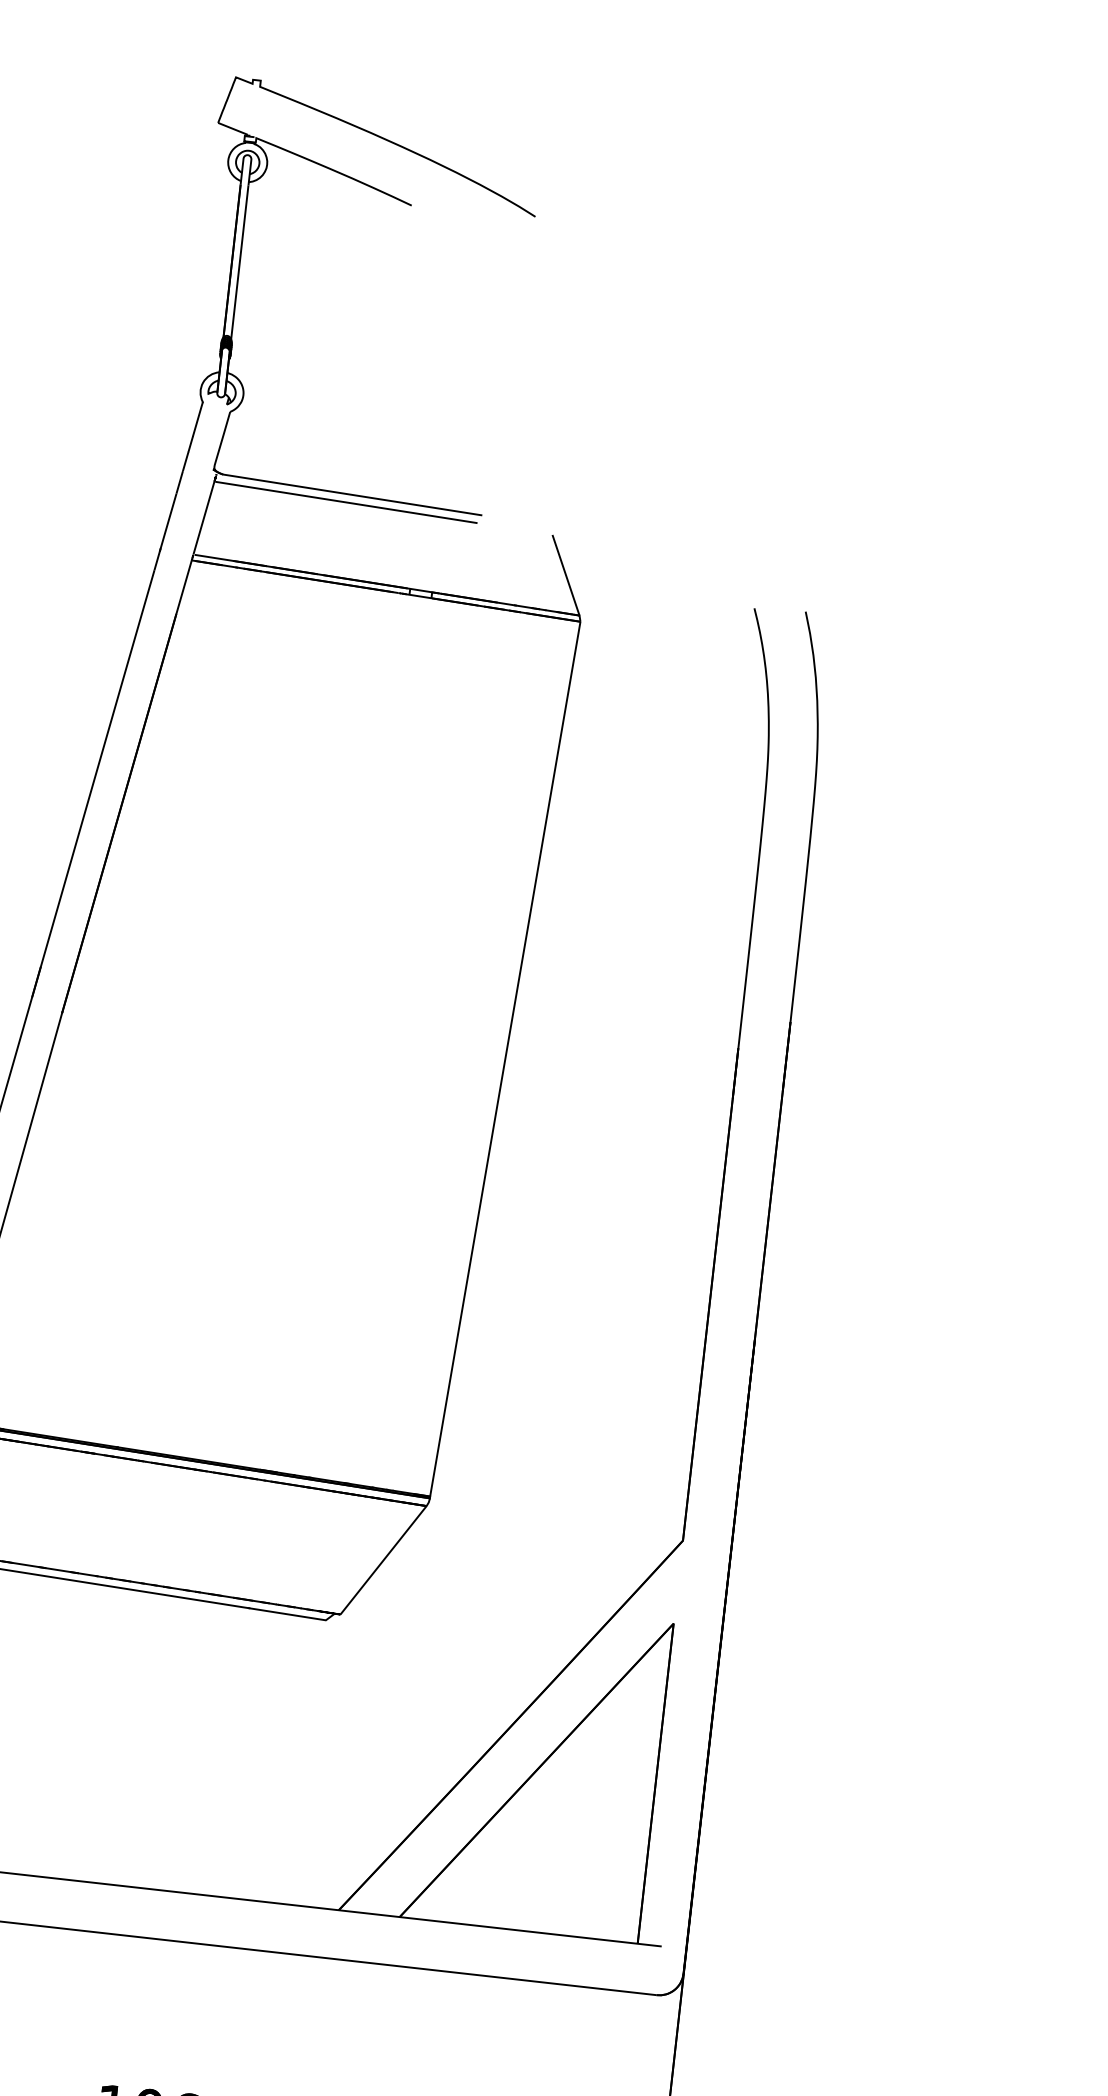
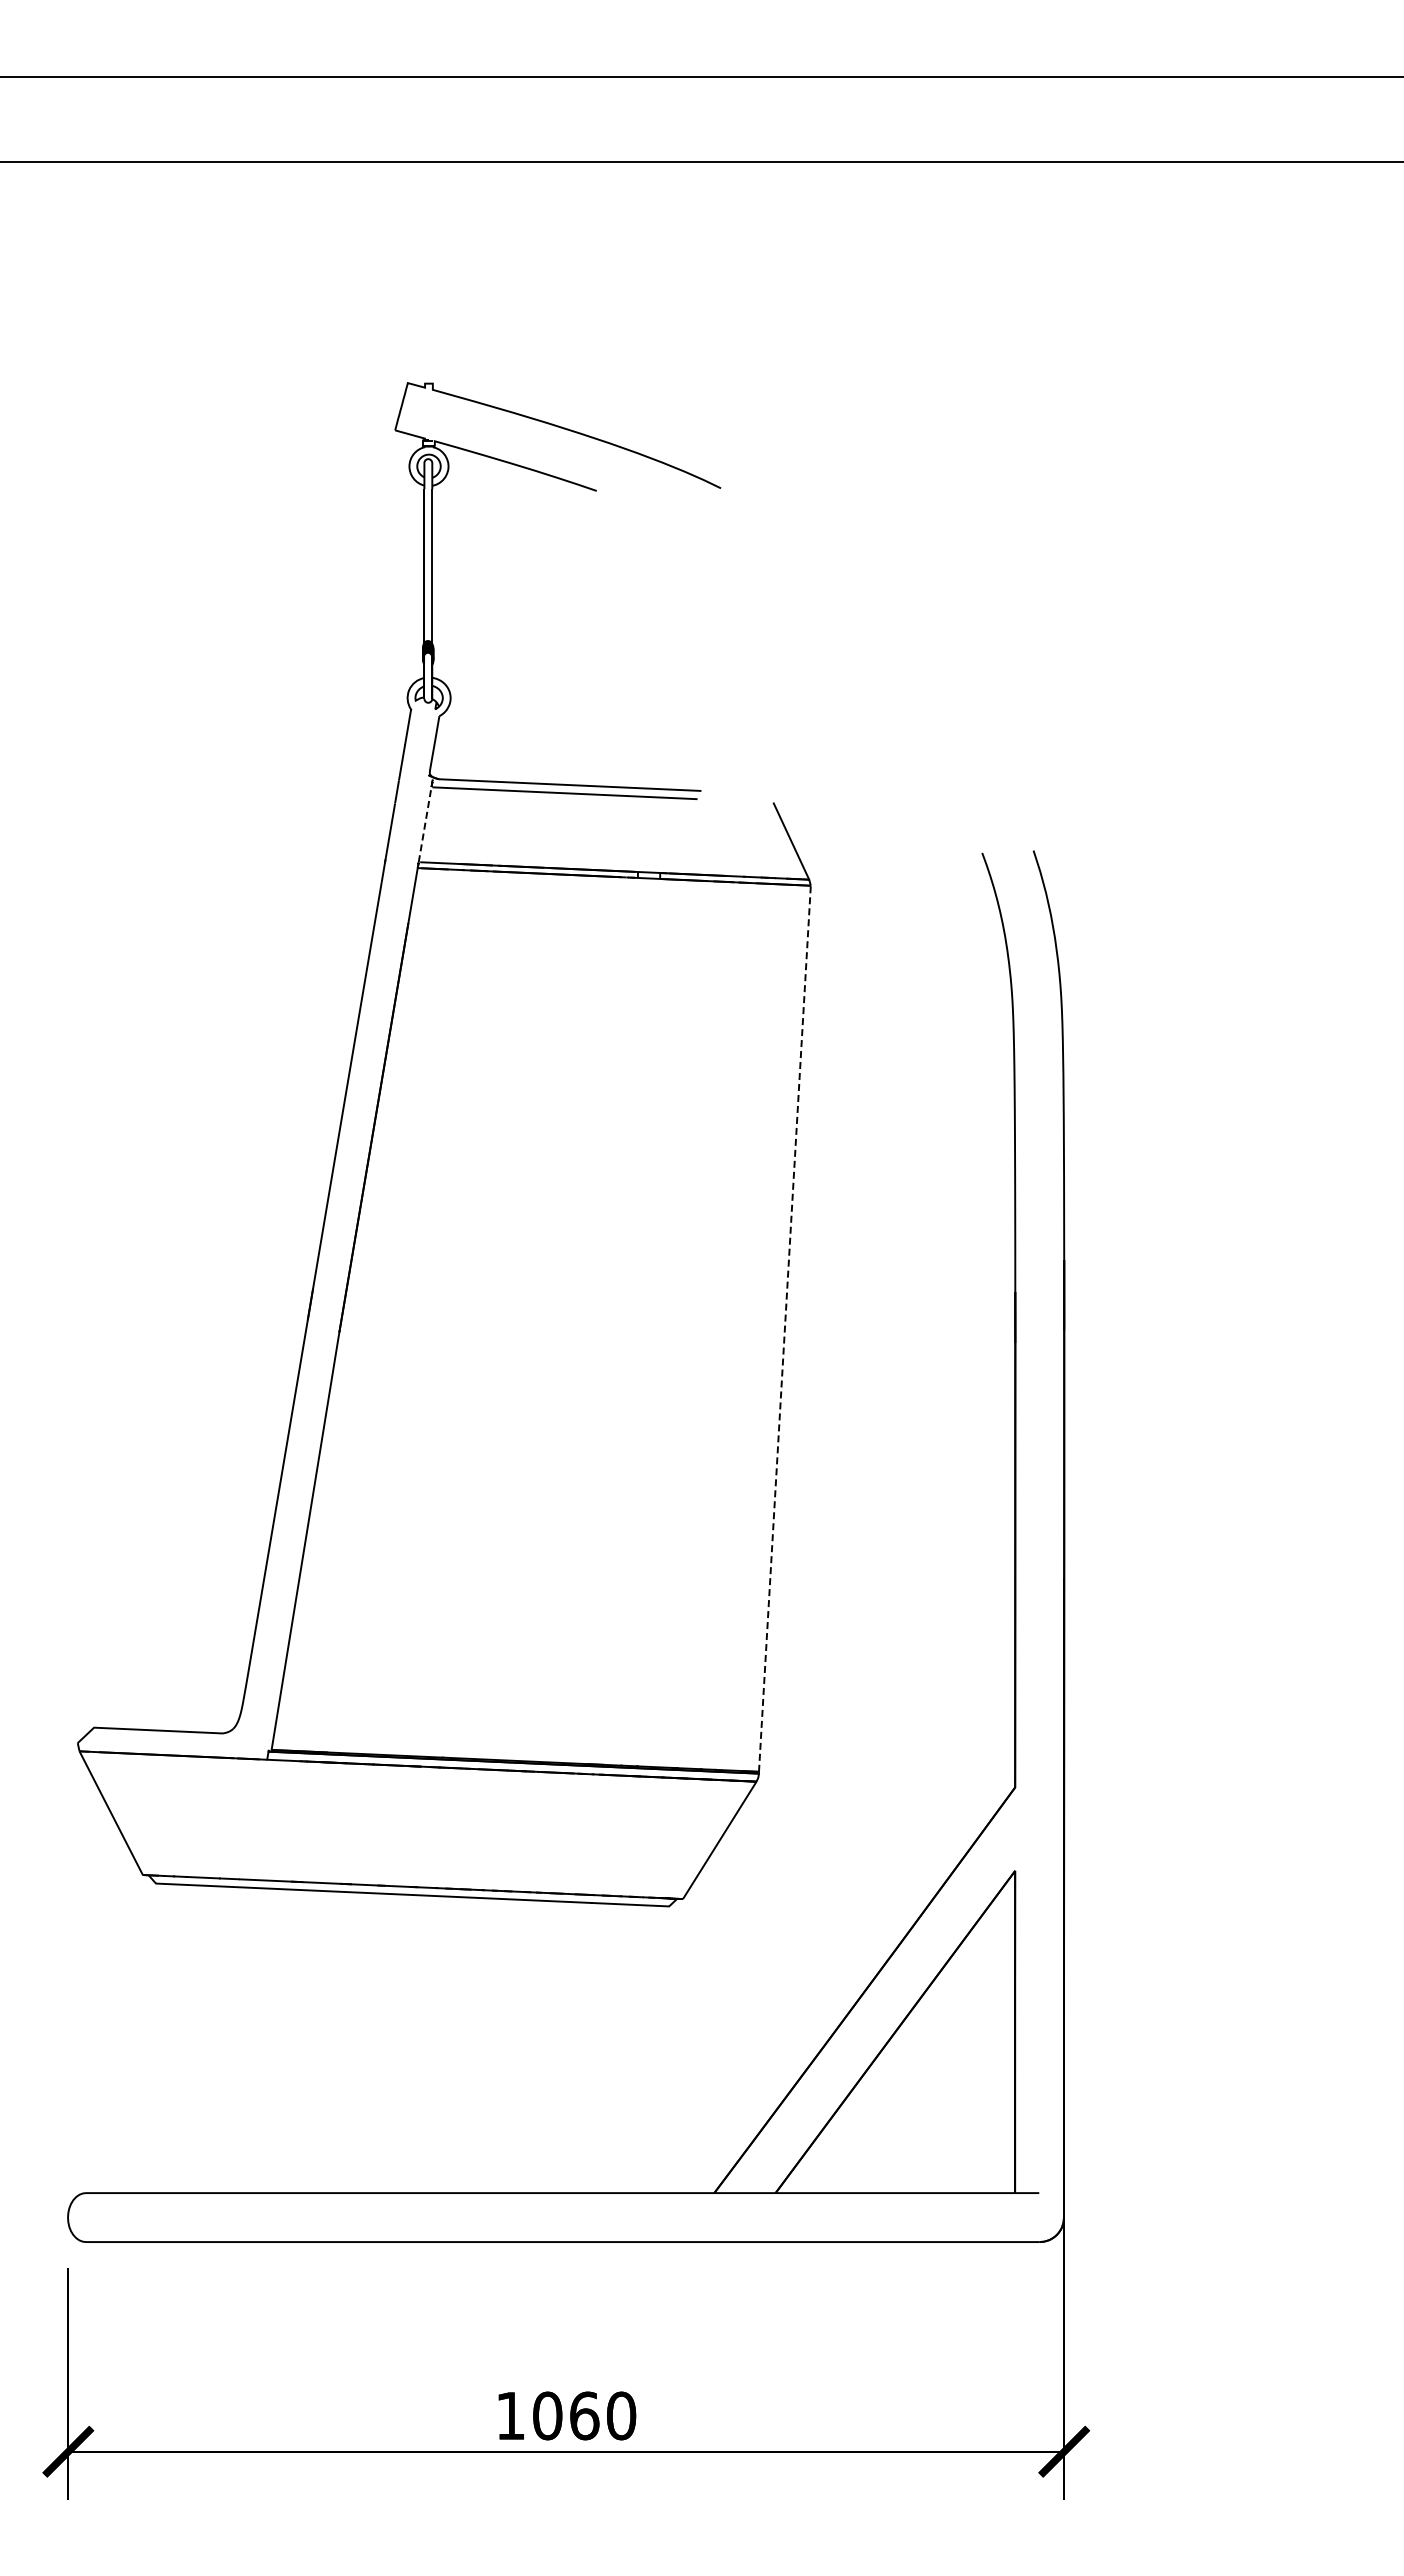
line: (204, 516) -> (425, 823), solid -> dashed
line: (504, 1058) -> (784, 1328), solid -> dashed

